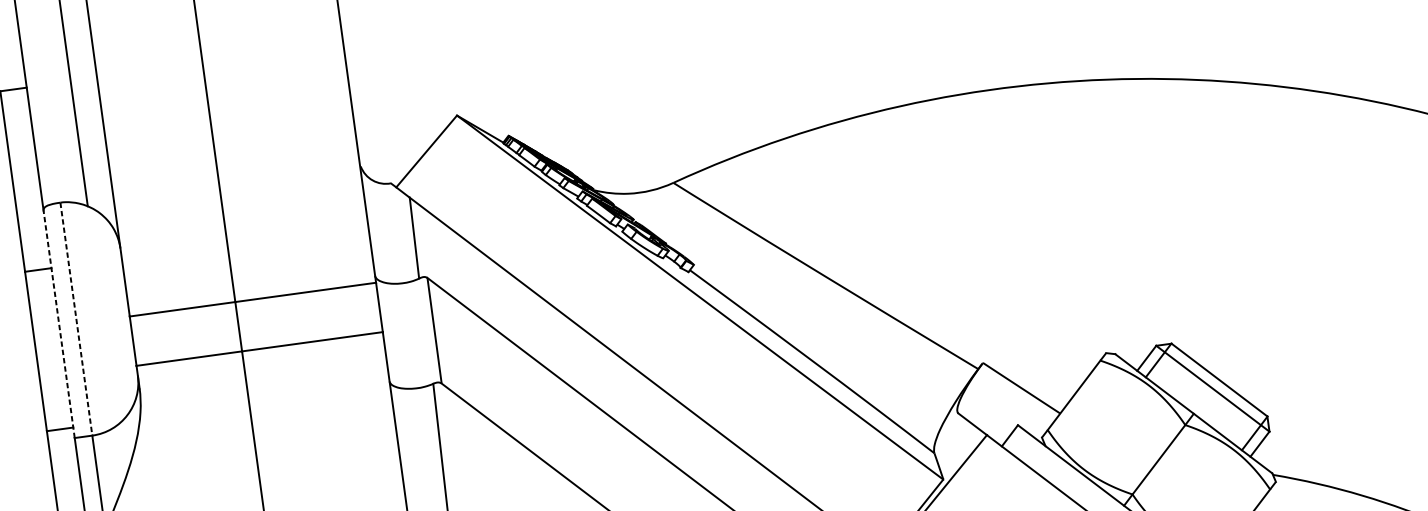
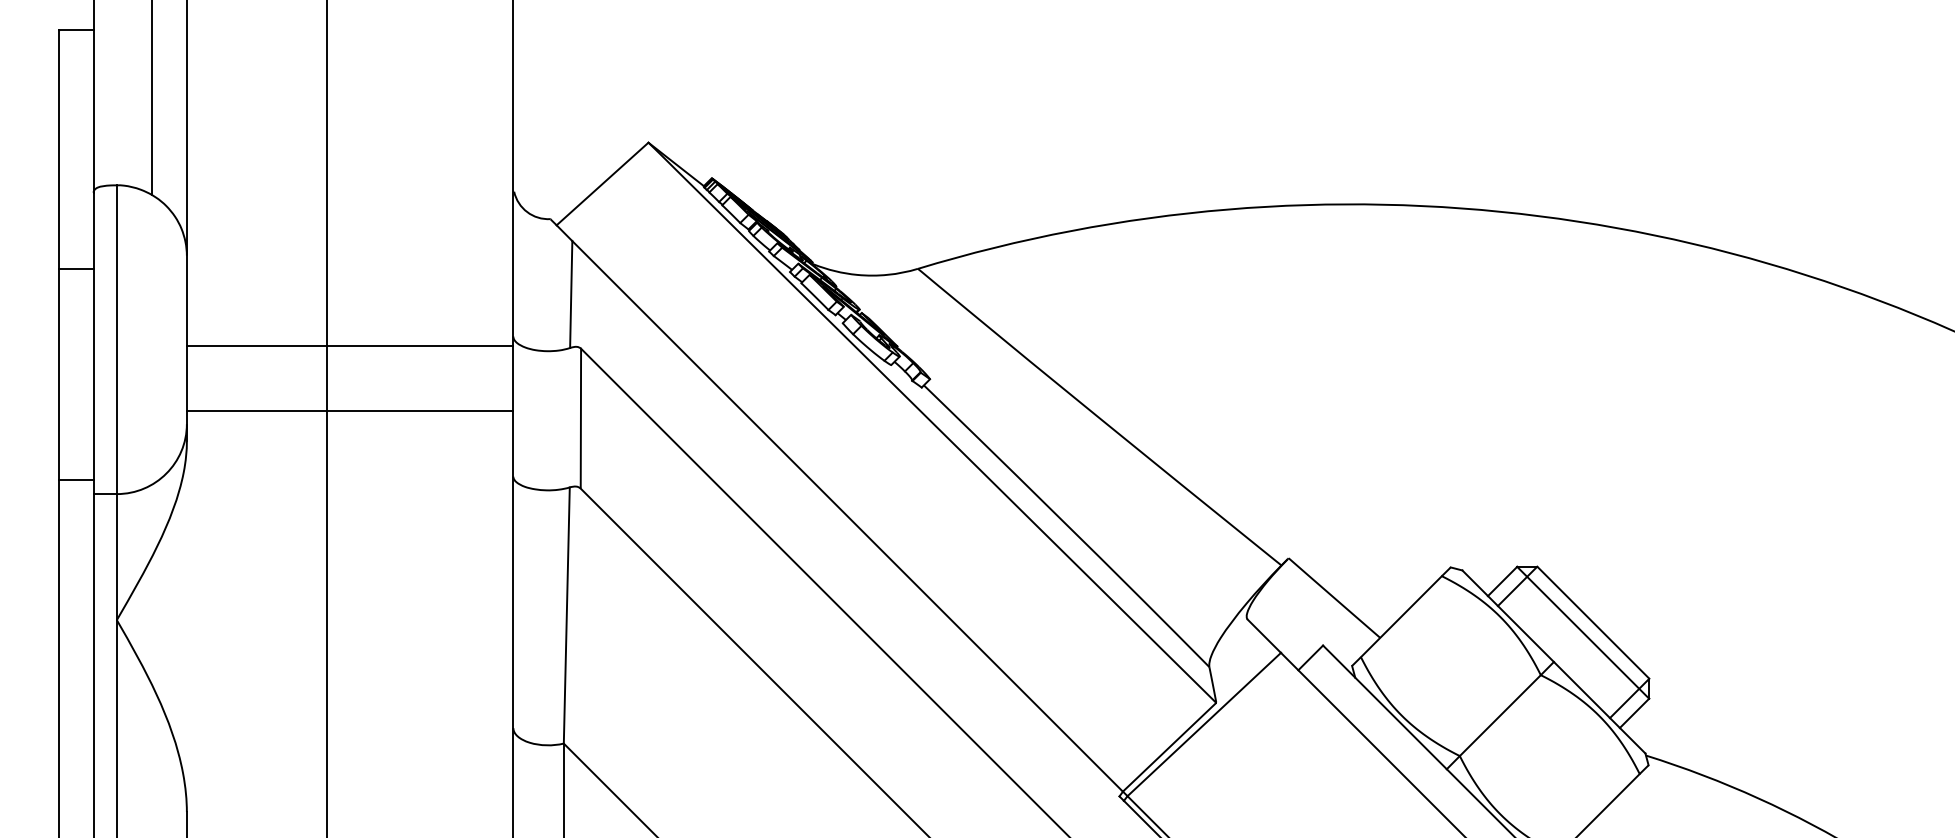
line: (76, 319) -> (116, 340), dashed -> solid
line: (59, 324) -> (93, 343), dashed -> solid

